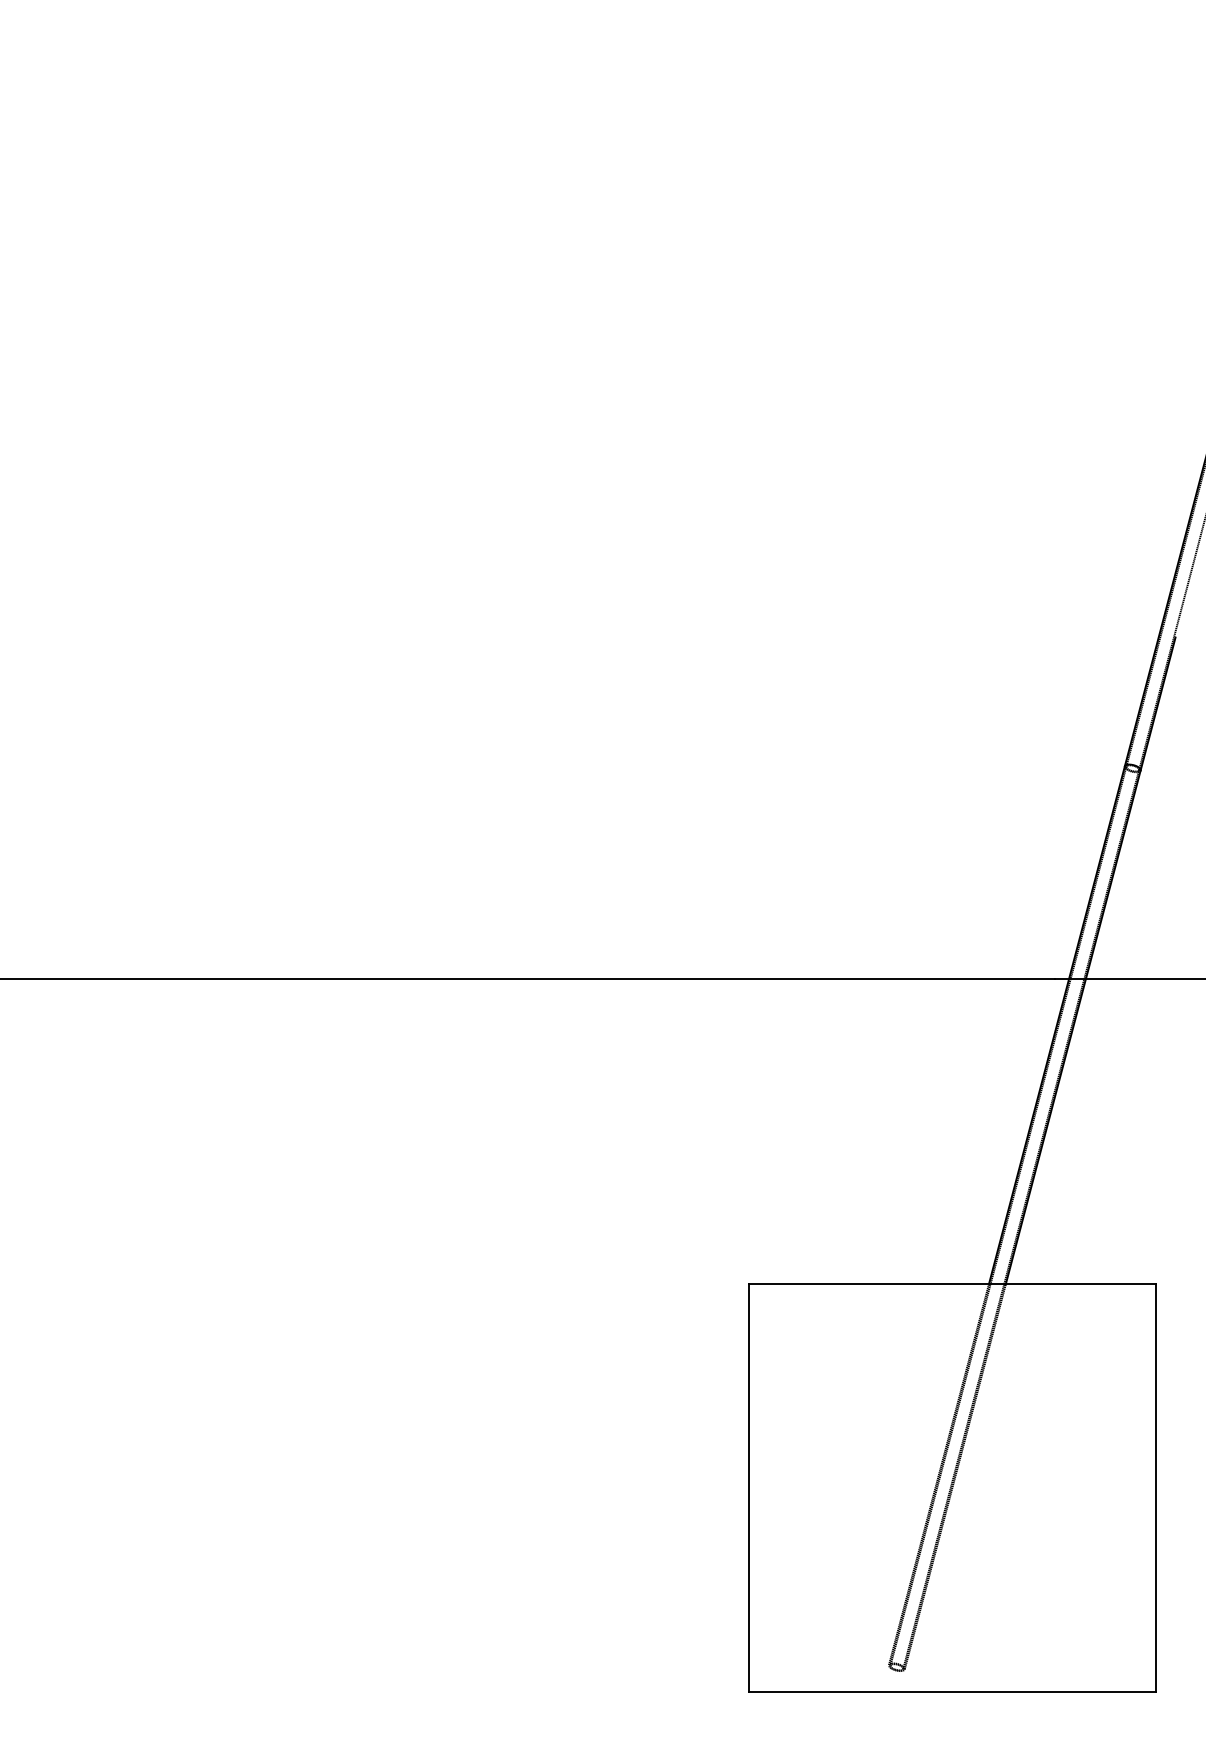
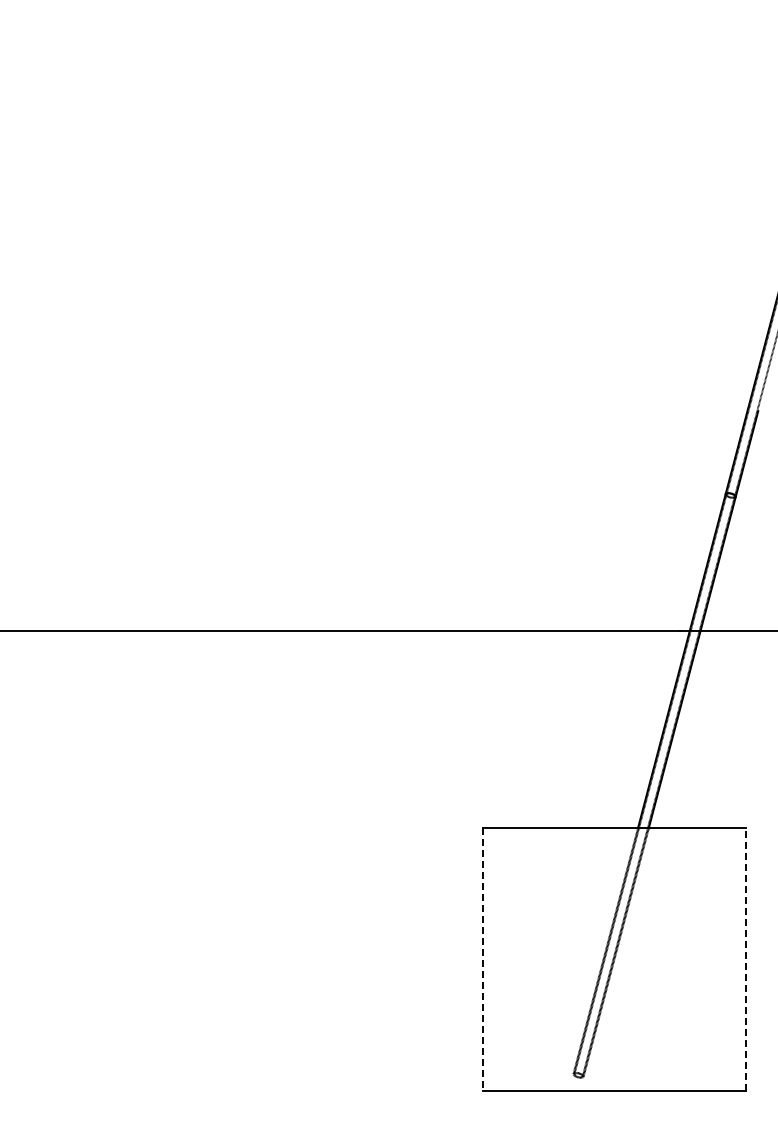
line: (747, 1487) -> (482, 959), solid -> dashed
line: (1157, 1487) -> (746, 959), solid -> dashed

